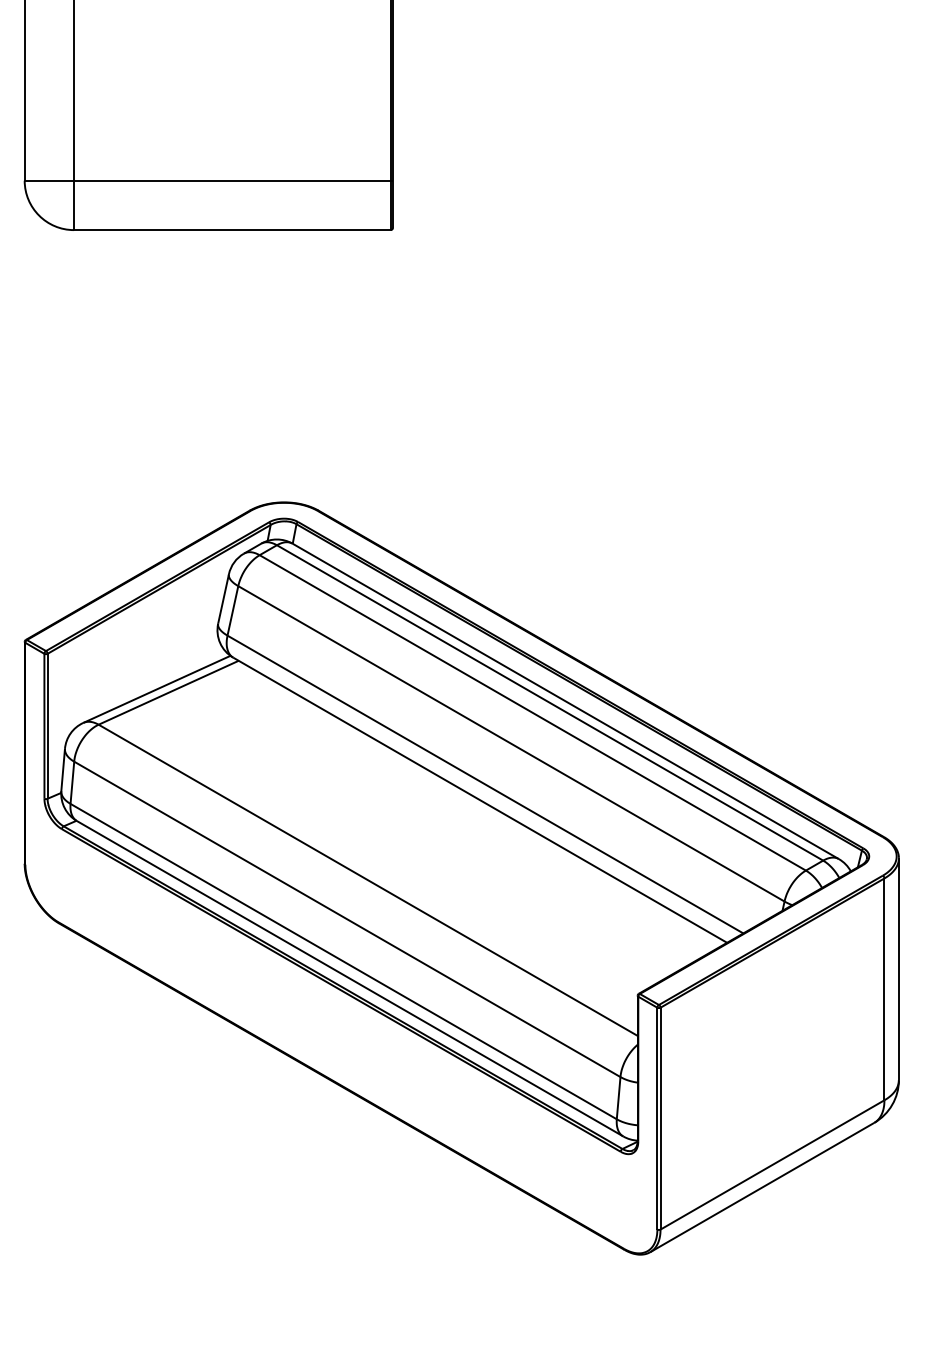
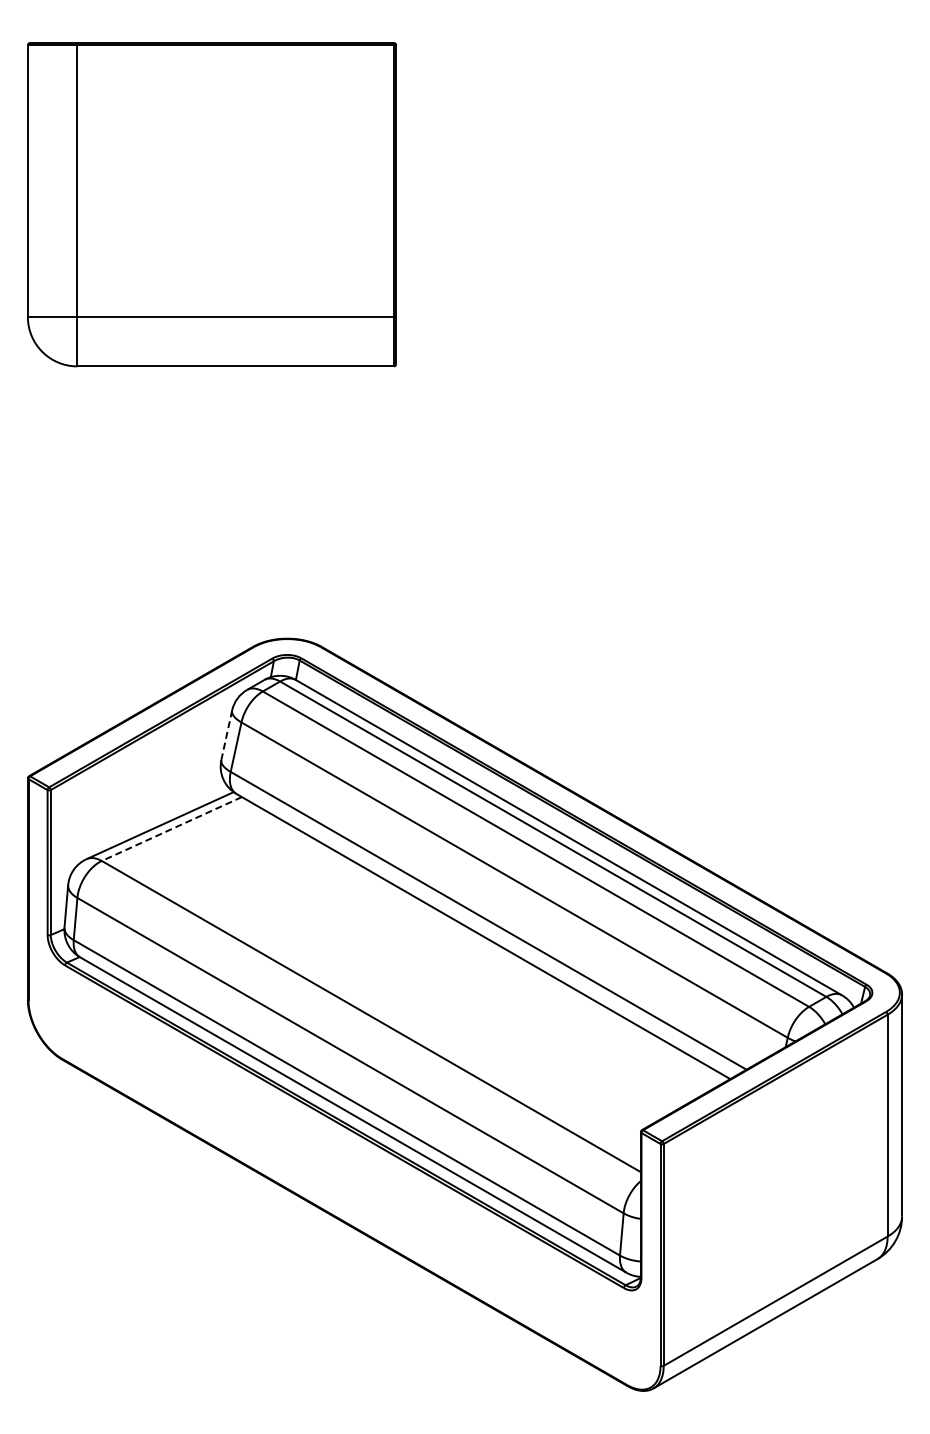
line: (223, 599) -> (226, 735), solid -> dashed
line: (168, 693) -> (171, 829), solid -> dashed

